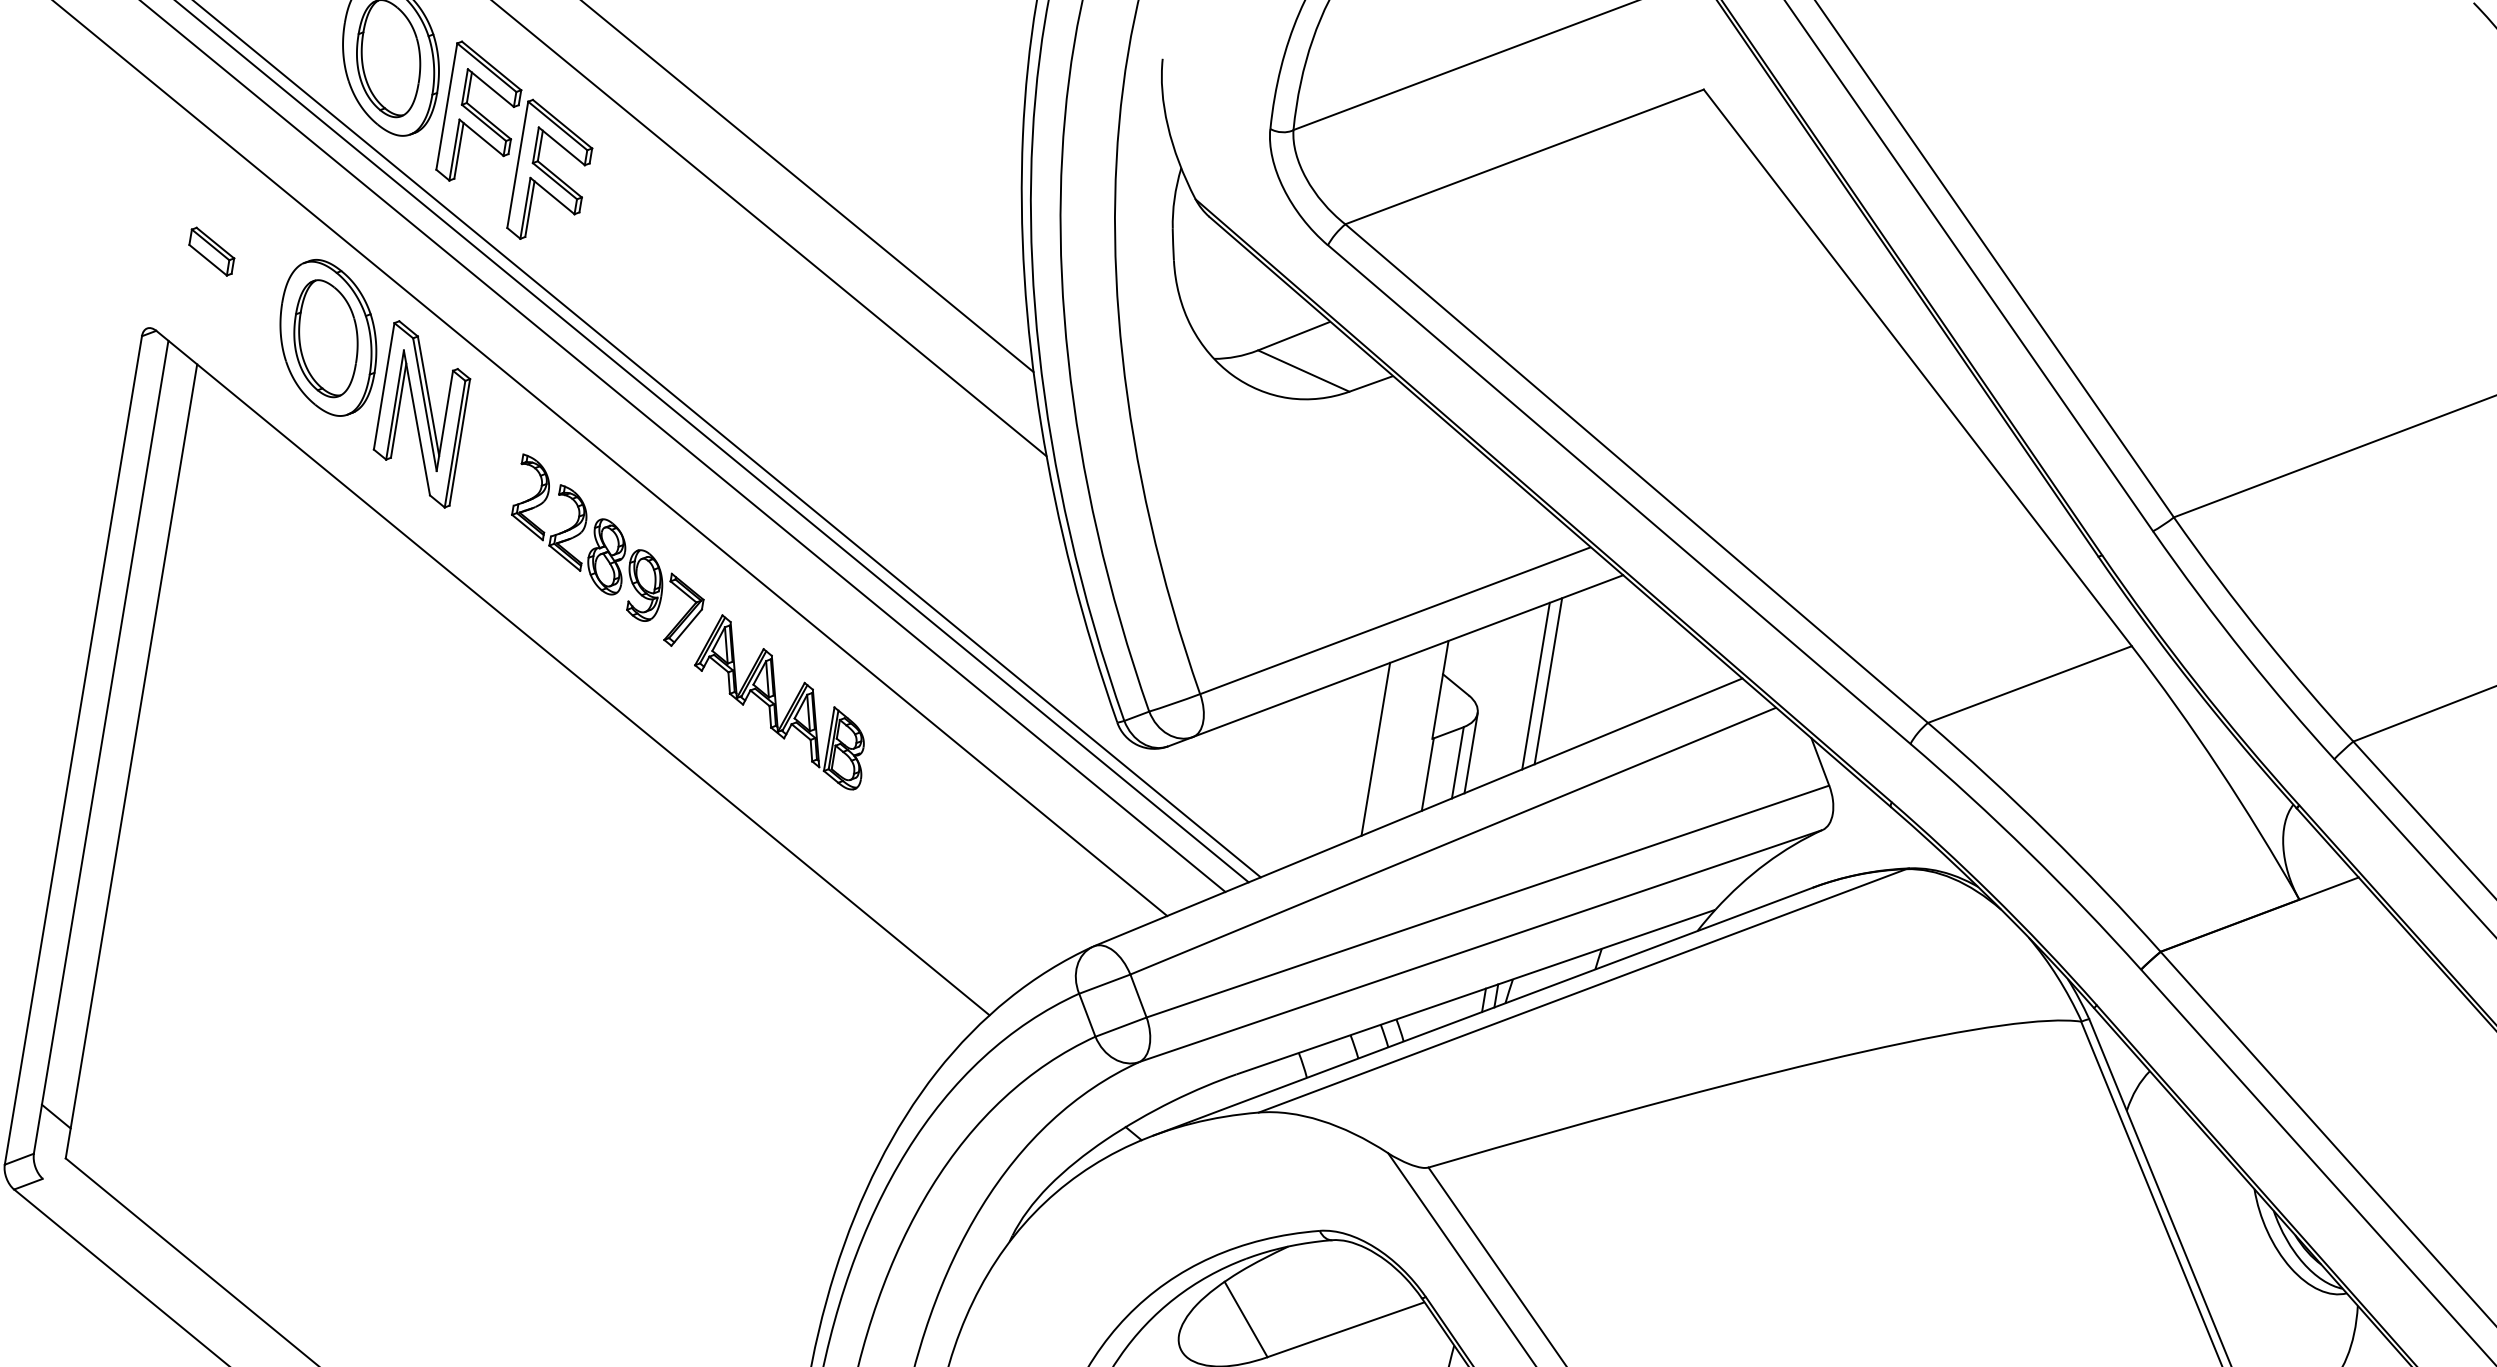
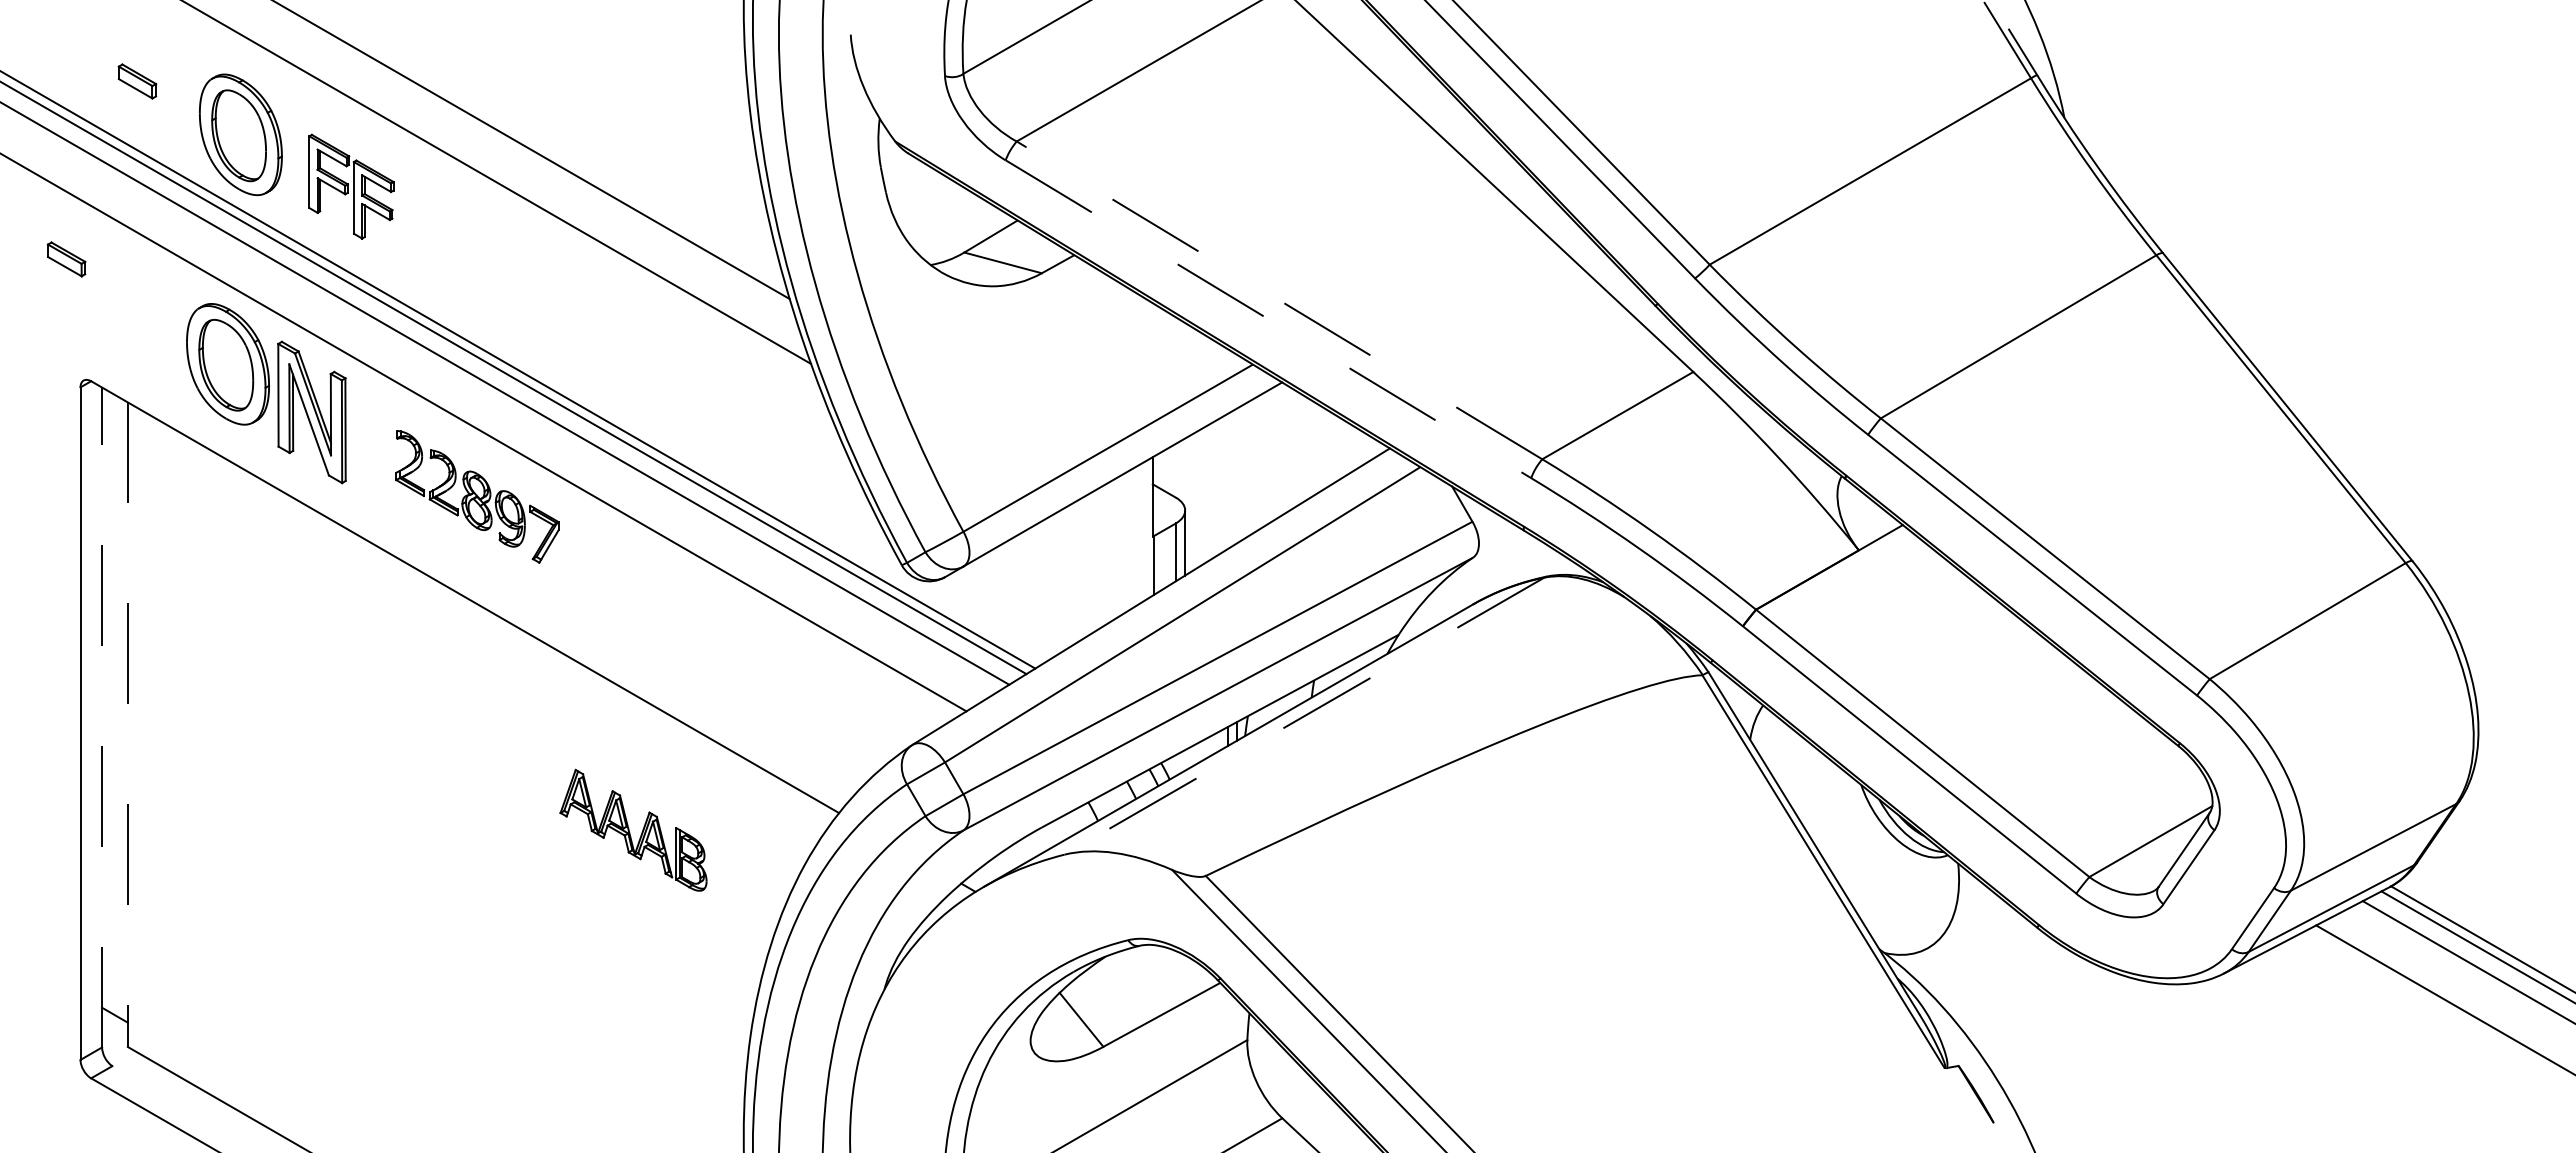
part: (516, 144) -> (351, 186), size x0.7
part: (211, 251) -> (66, 259), moved
line: (1636, 473) -> (1279, 300), solid -> dashed
line: (1619, 494) -> (1268, 319), solid -> dashed
line: (1547, 680) -> (1236, 475), removed
line: (1535, 686) -> (1227, 481), removed
part: (781, 700) -> (633, 829), moved
line: (101, 747) -> (102, 717), solid -> dashed
line: (1375, 749) -> (1109, 552), removed
line: (130, 762) -> (127, 725), solid -> dashed
line: (1582, 991) -> (1304, 716), solid -> dashed

